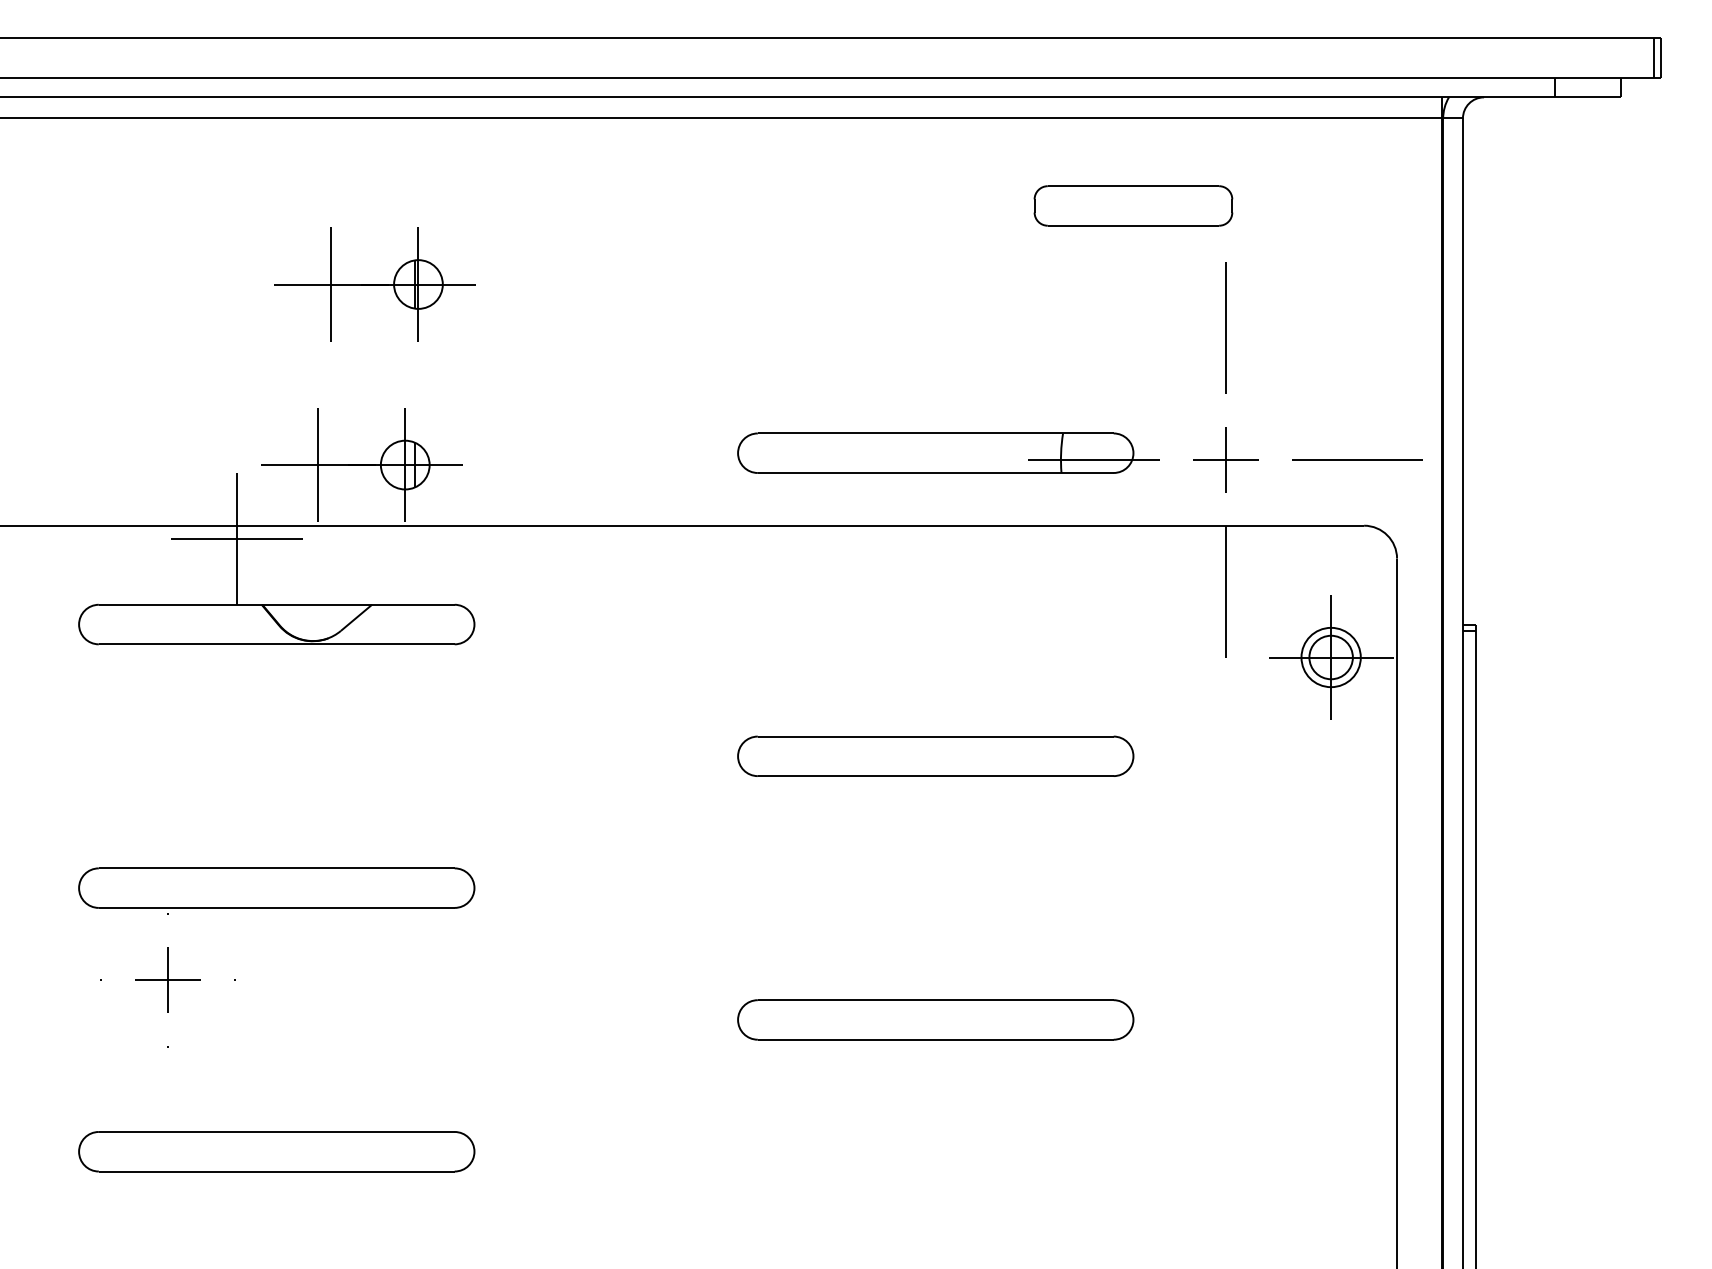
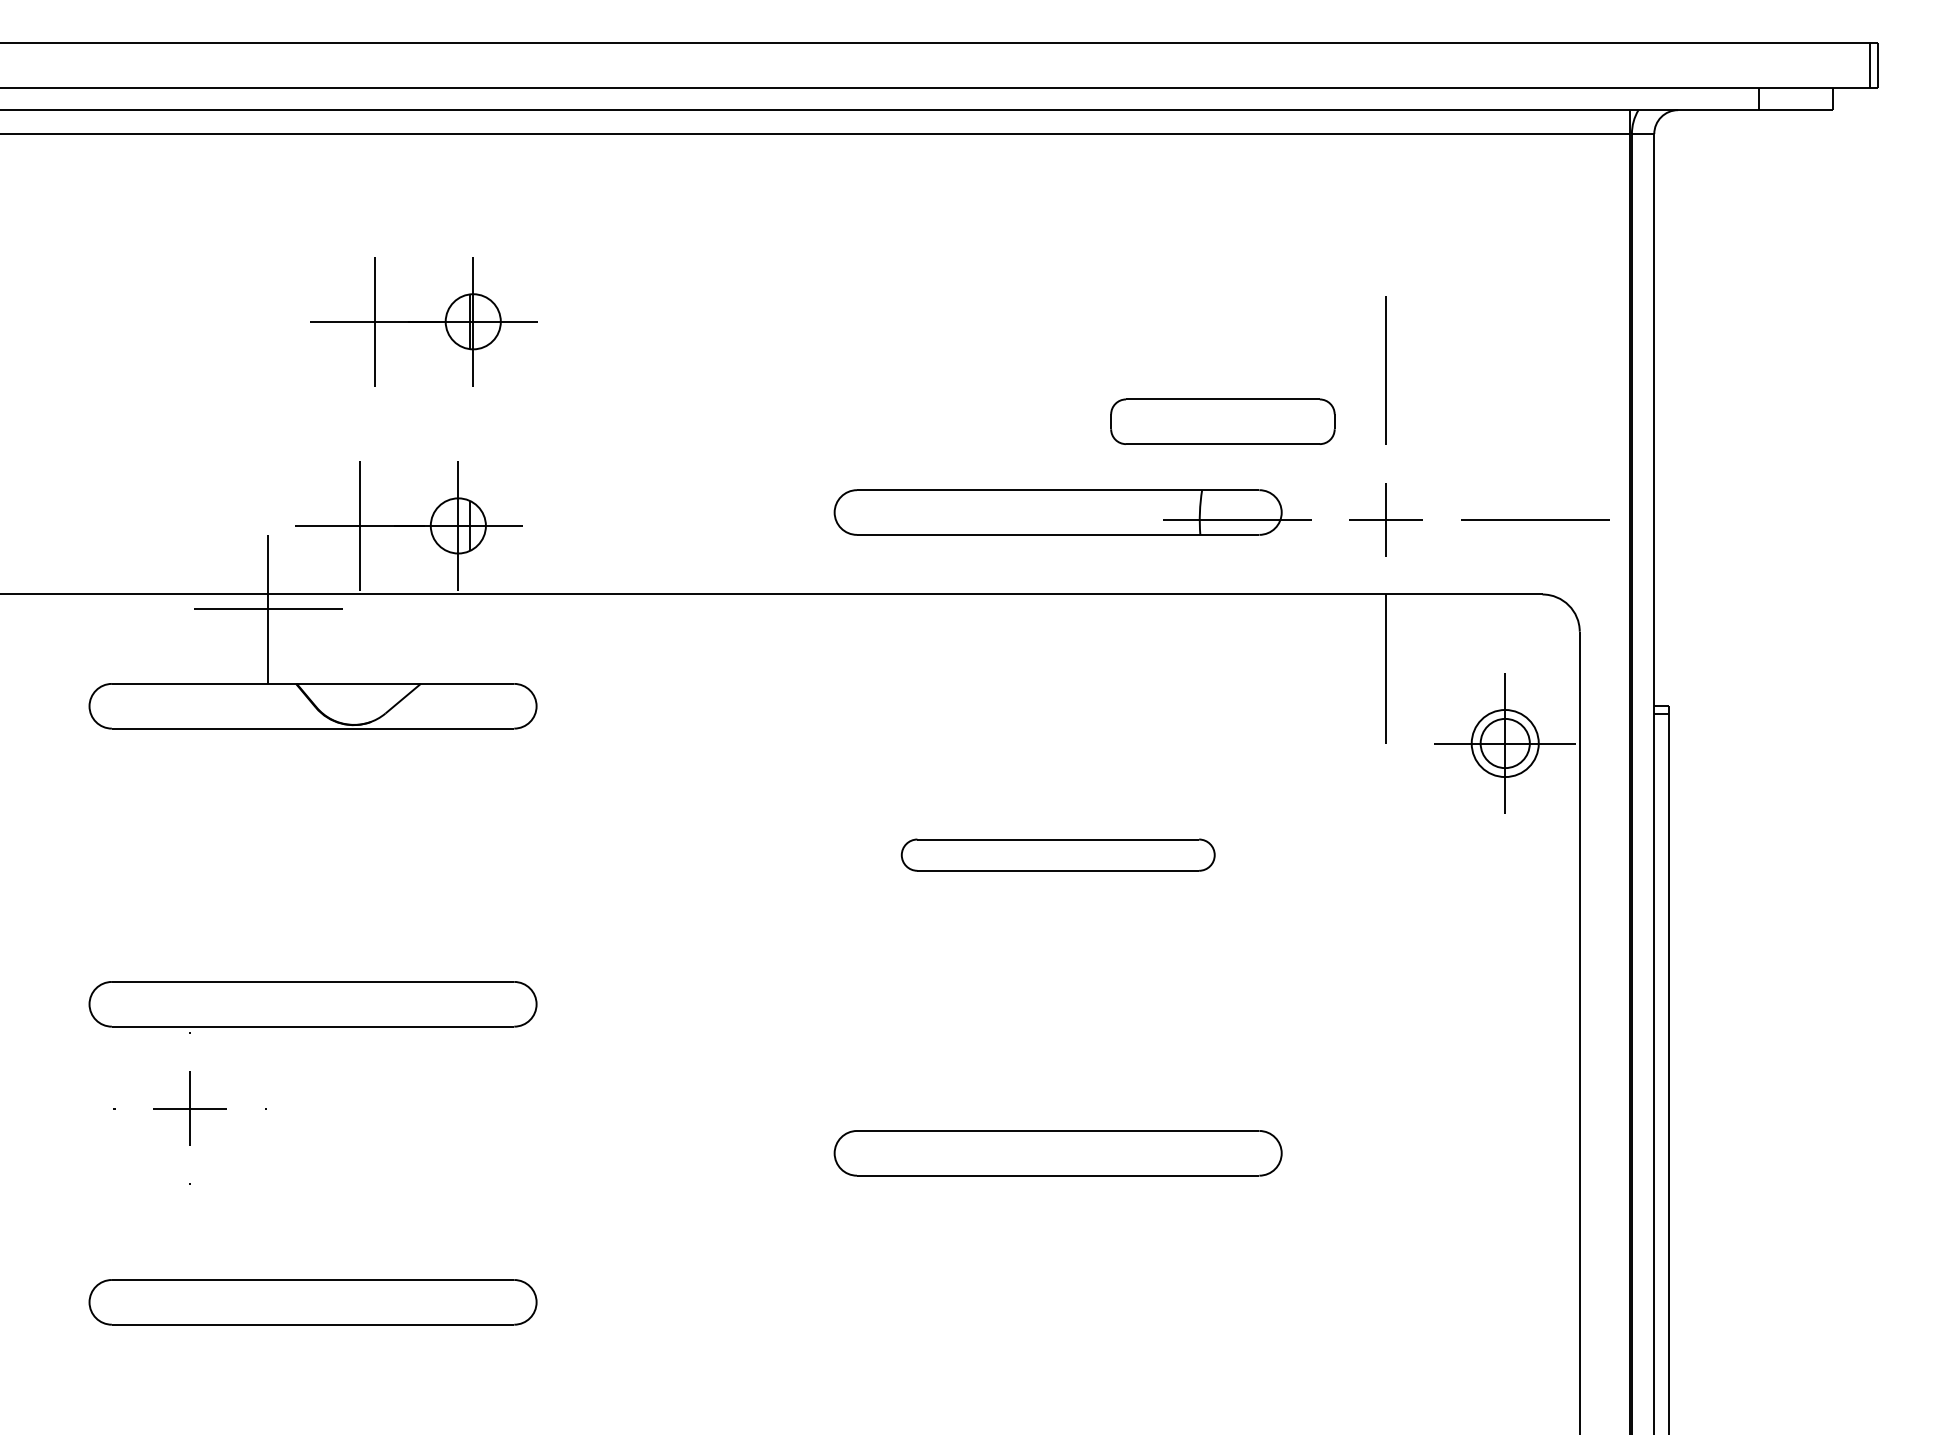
part: (1133, 205) -> (1222, 421), moved
part: (935, 755) -> (1057, 854), size x0.7

